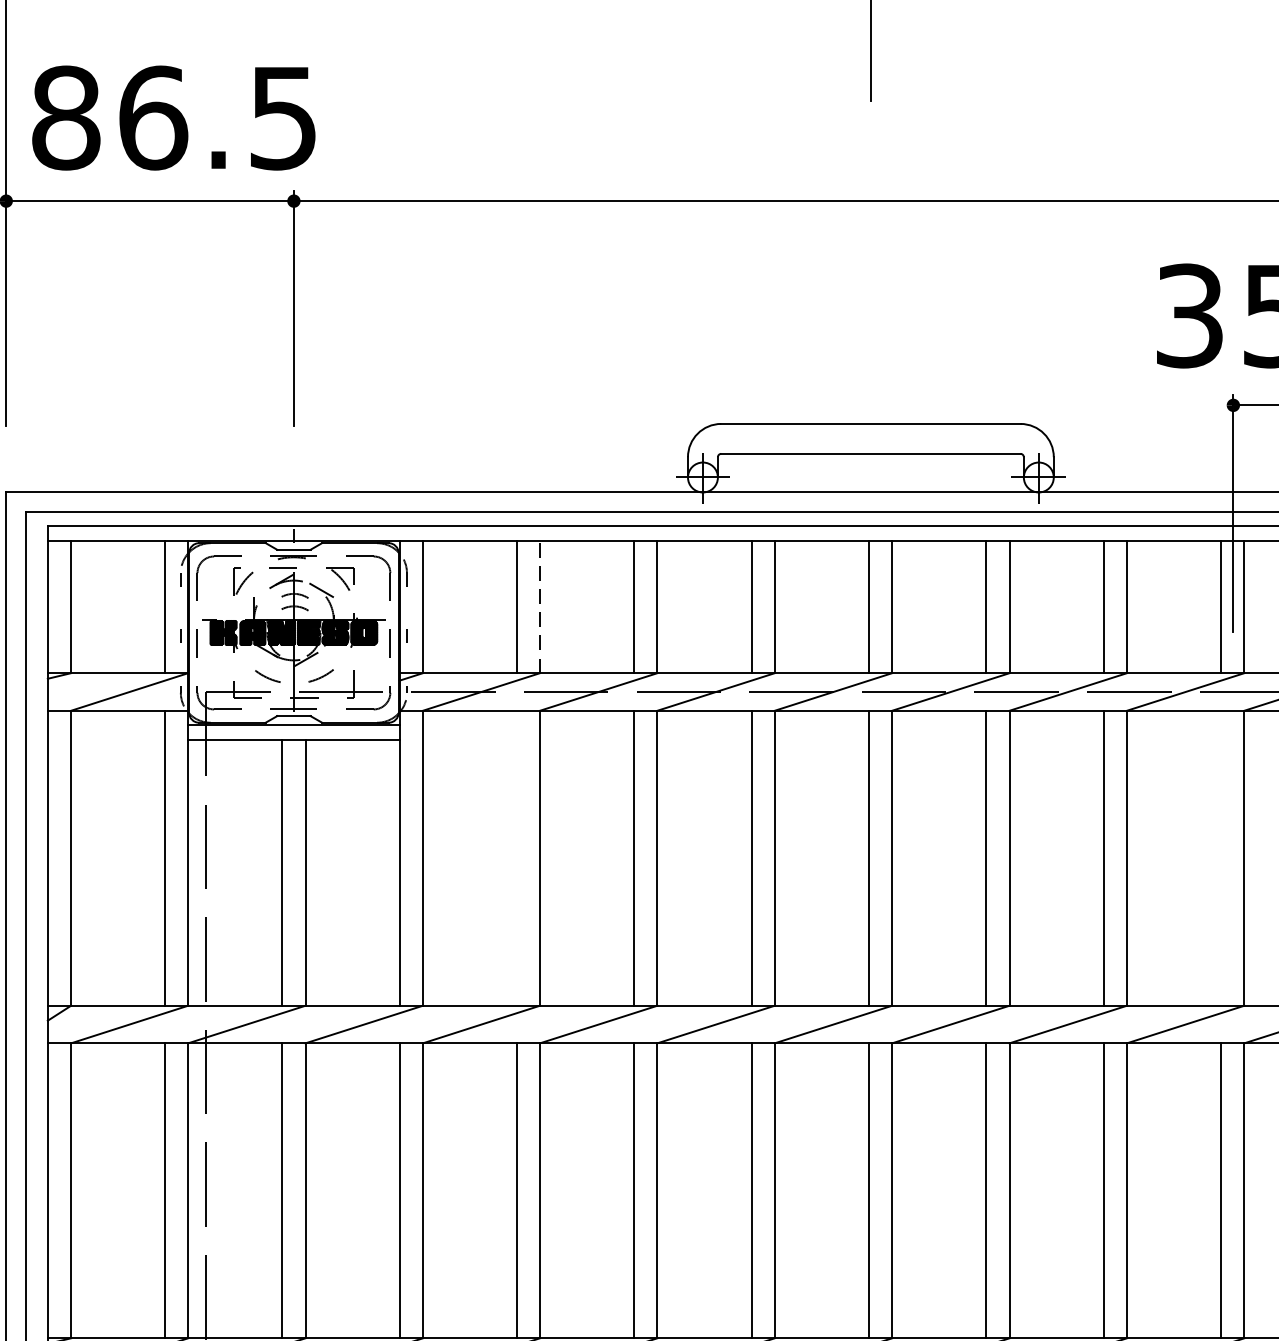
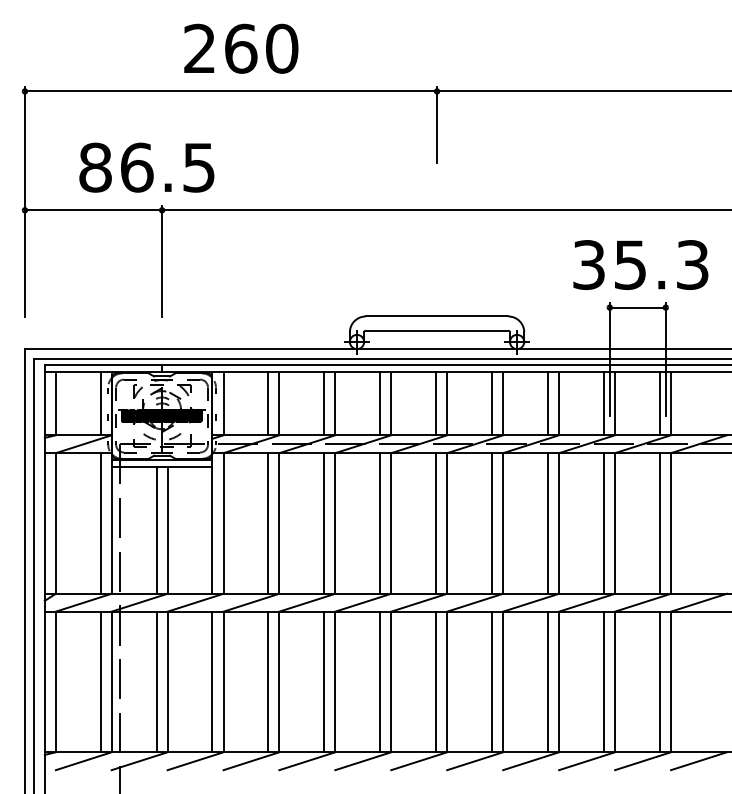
text: (173, 117) -> (146, 167), moved
line: (540, 606) -> (279, 403), dashed -> solid
line: (517, 858) -> (268, 523), added
line: (1220, 858) -> (603, 523), added

